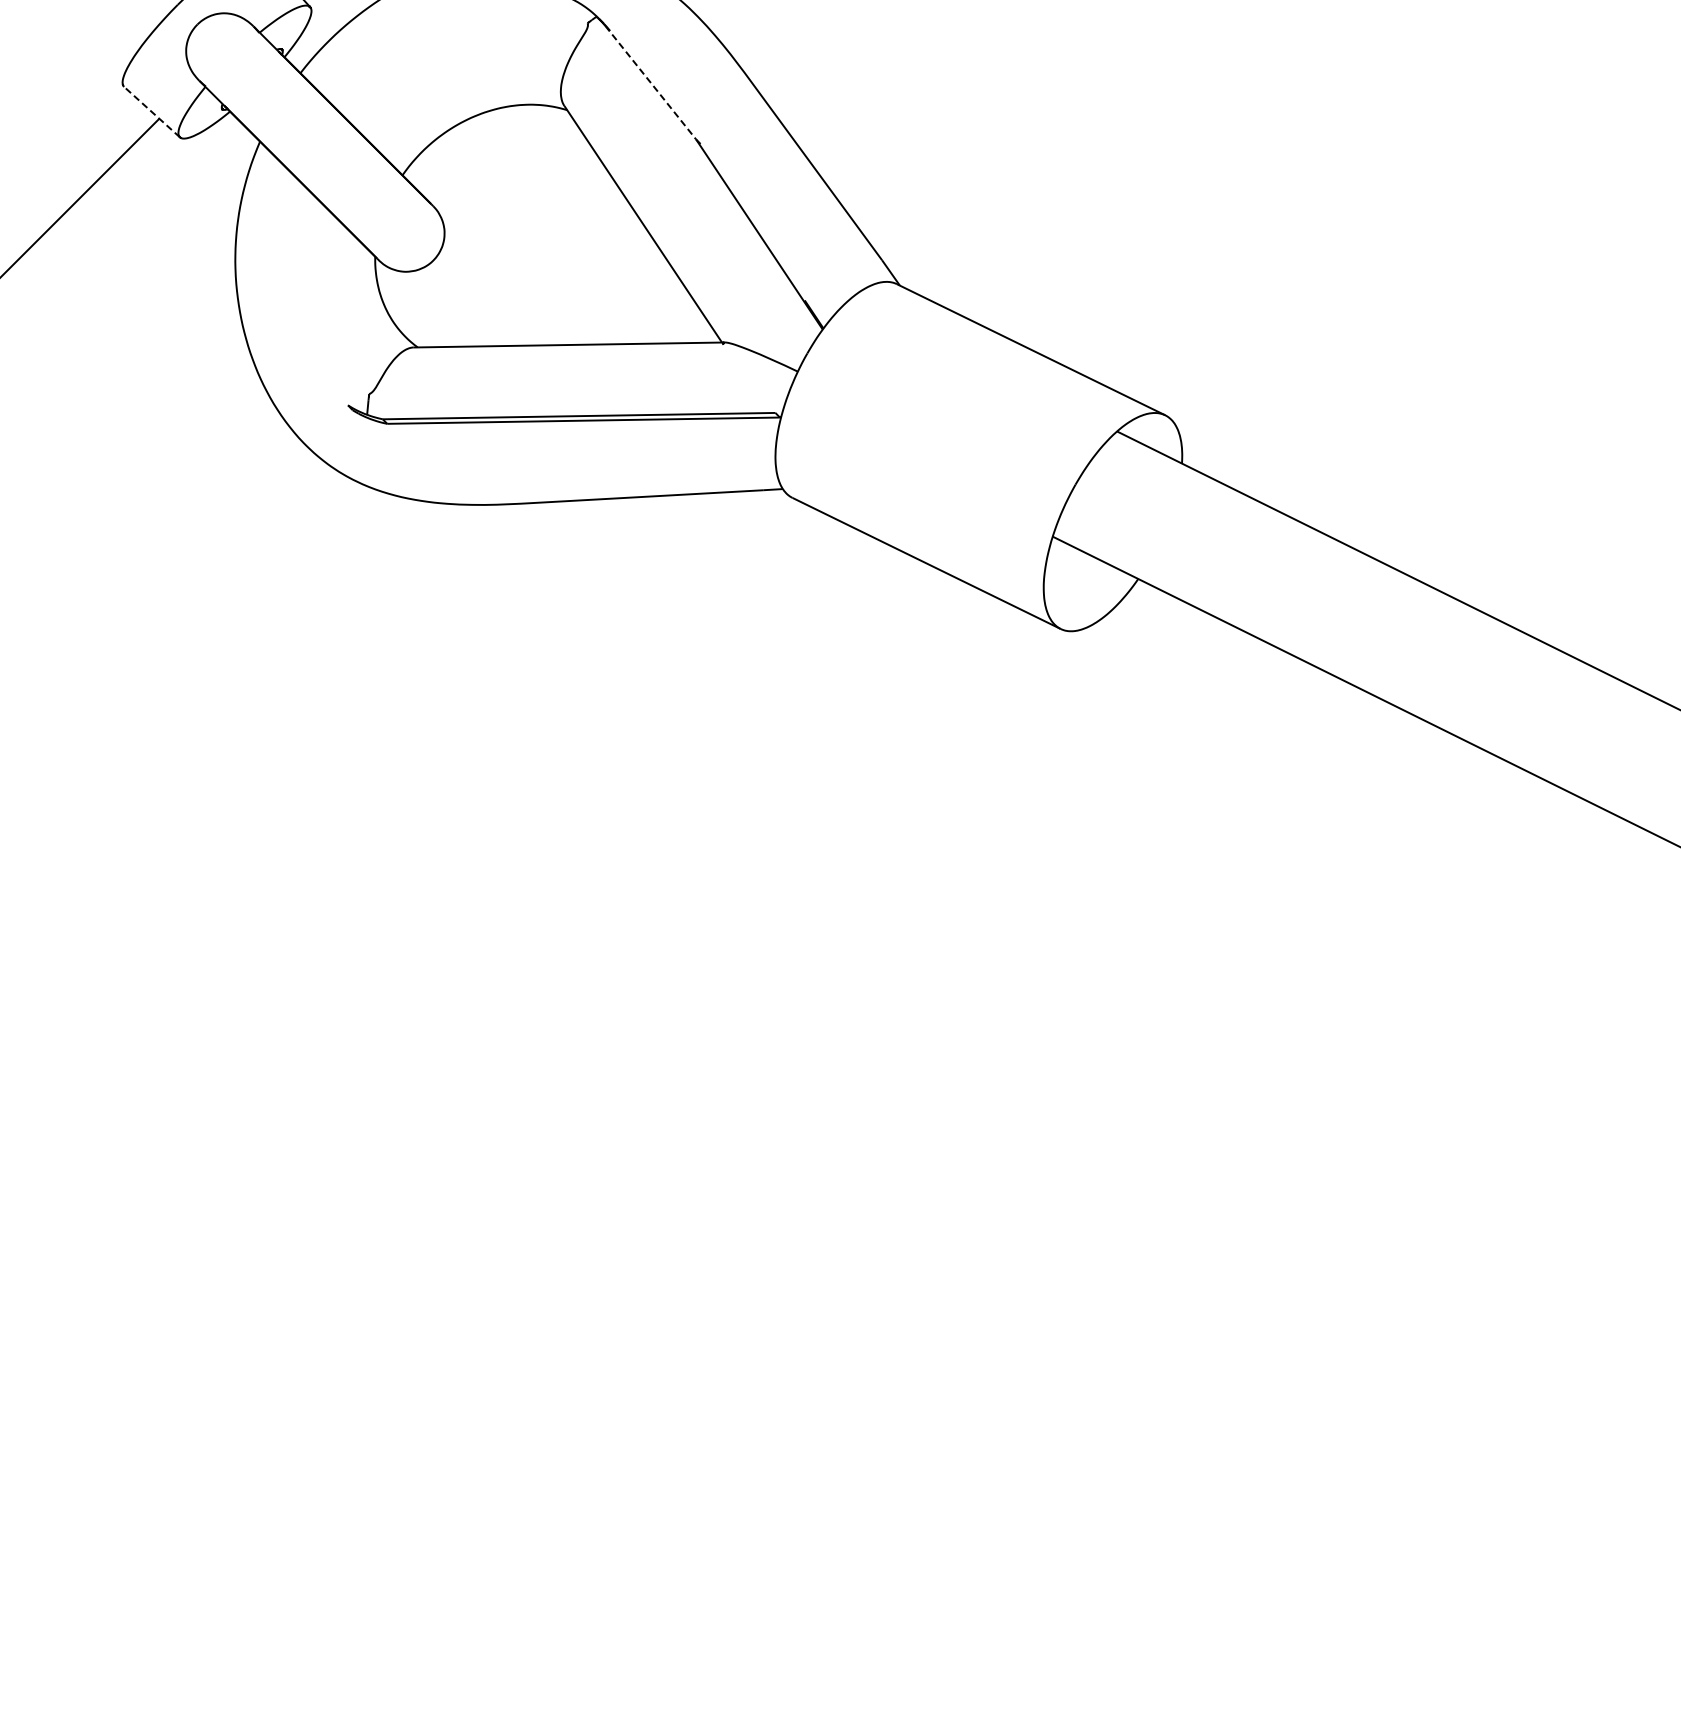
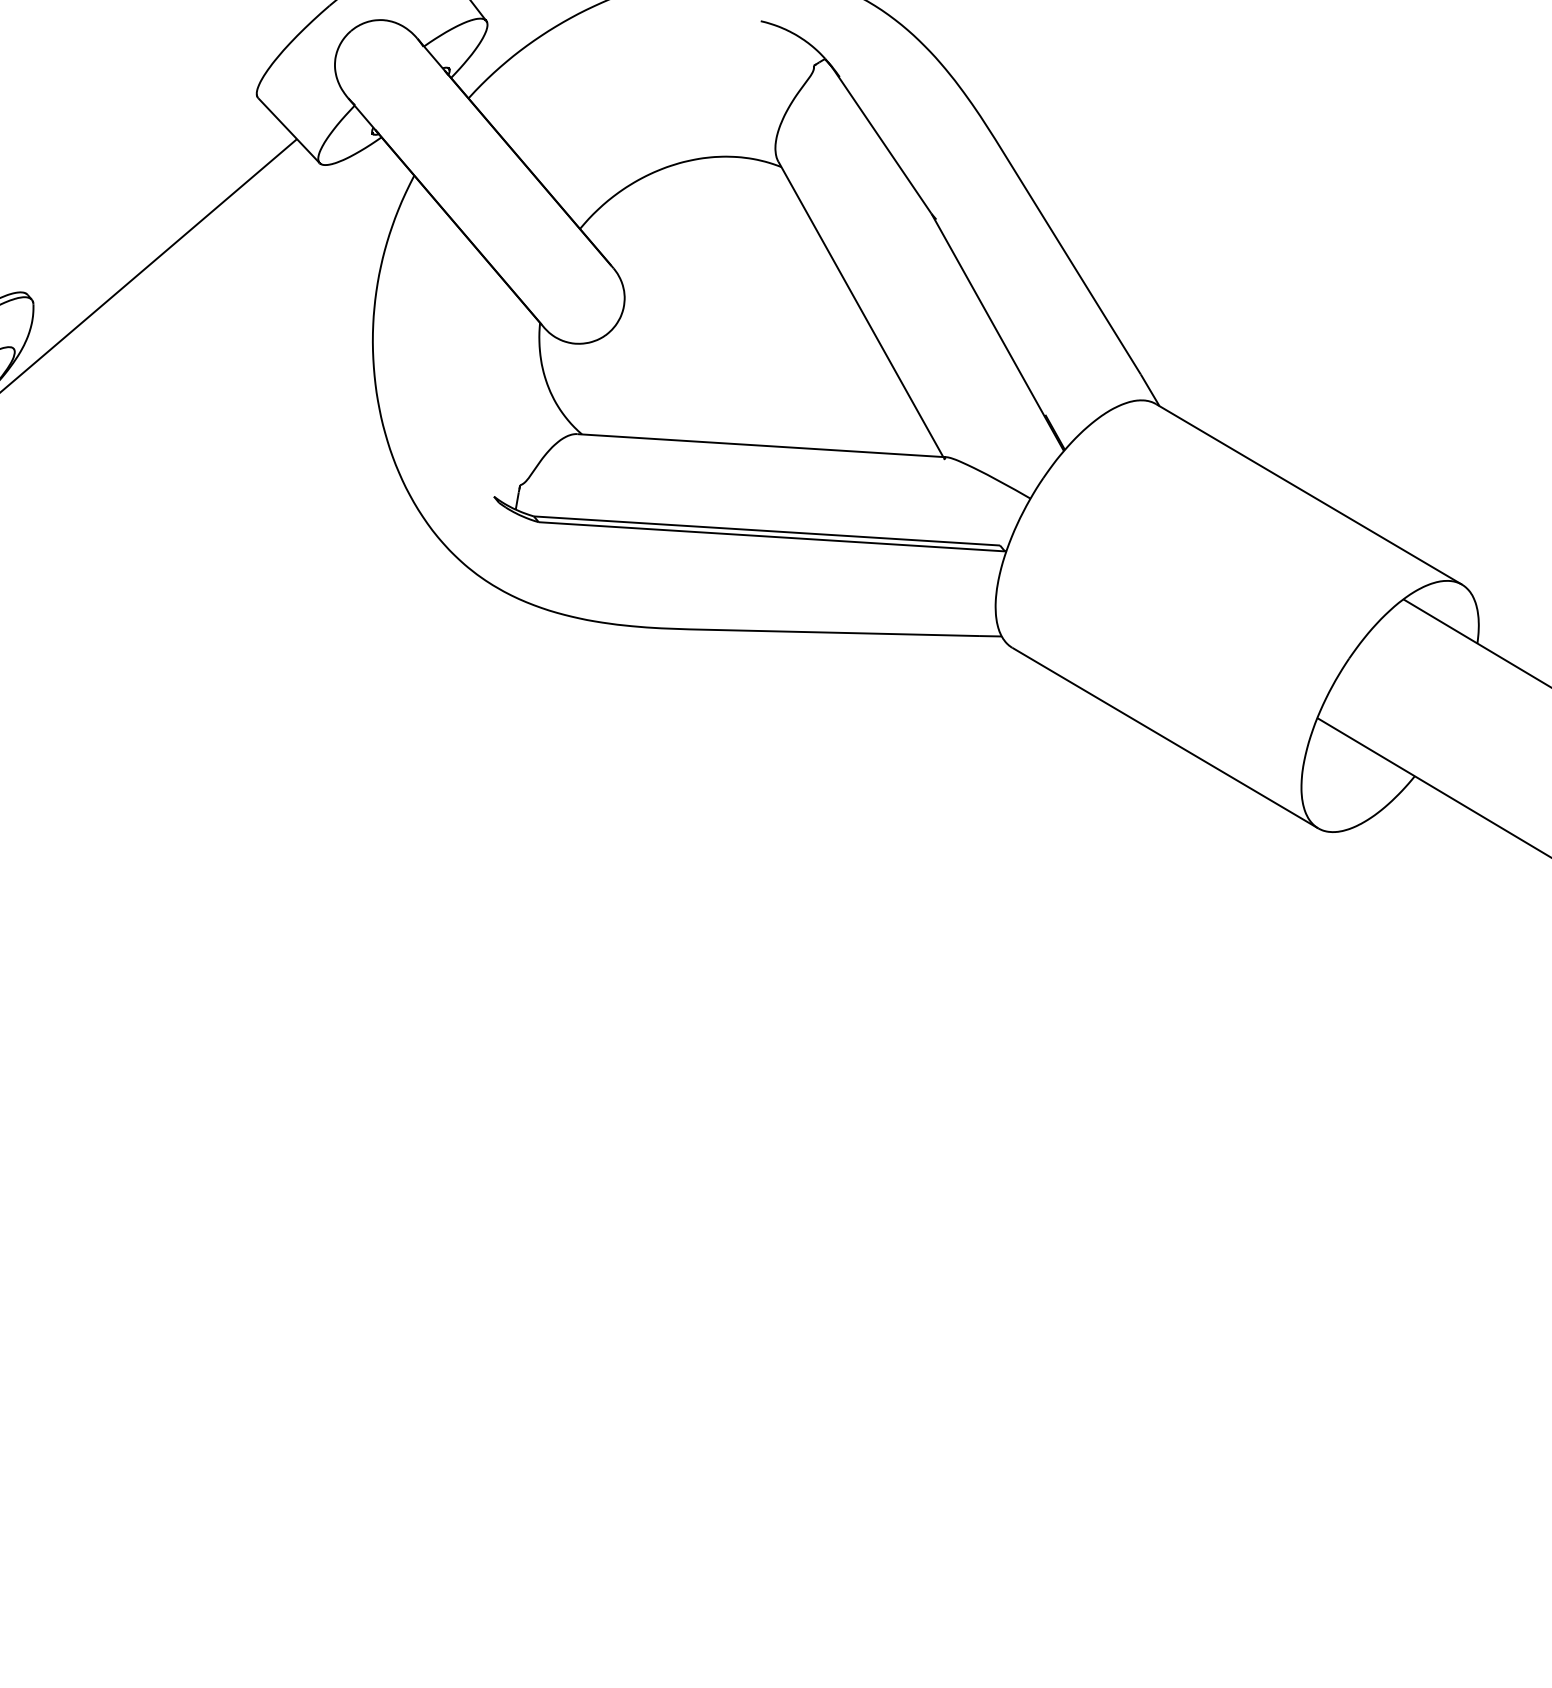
line: (650, 82) -> (882, 142), dashed -> solid
line: (152, 112) -> (289, 131), dashed -> solid

